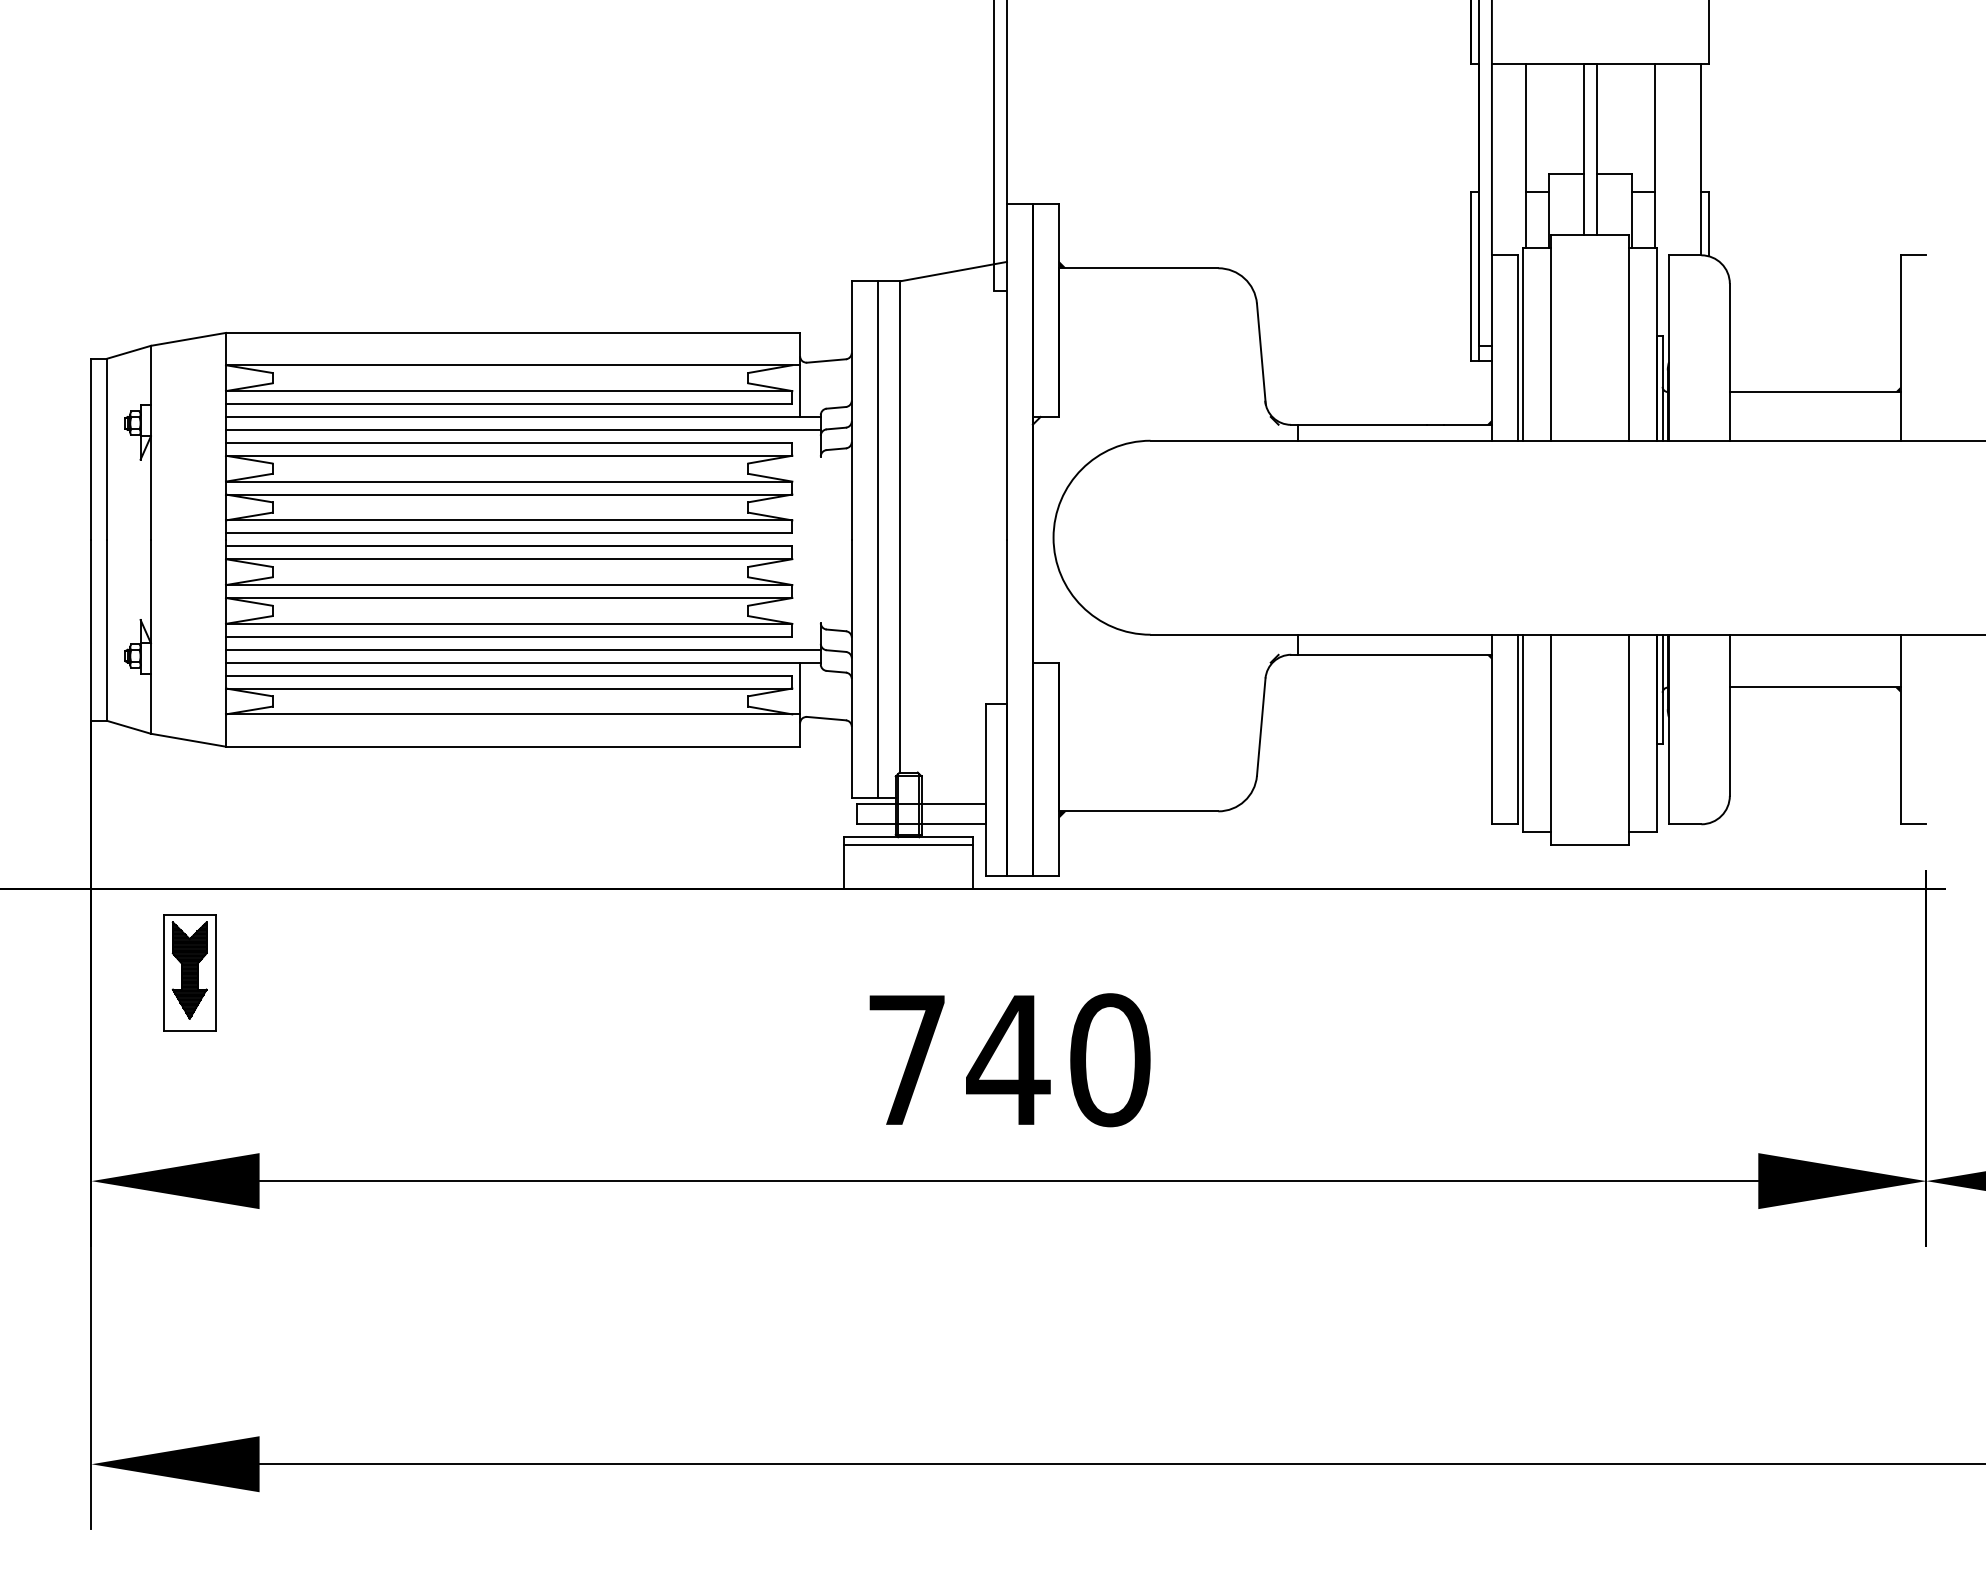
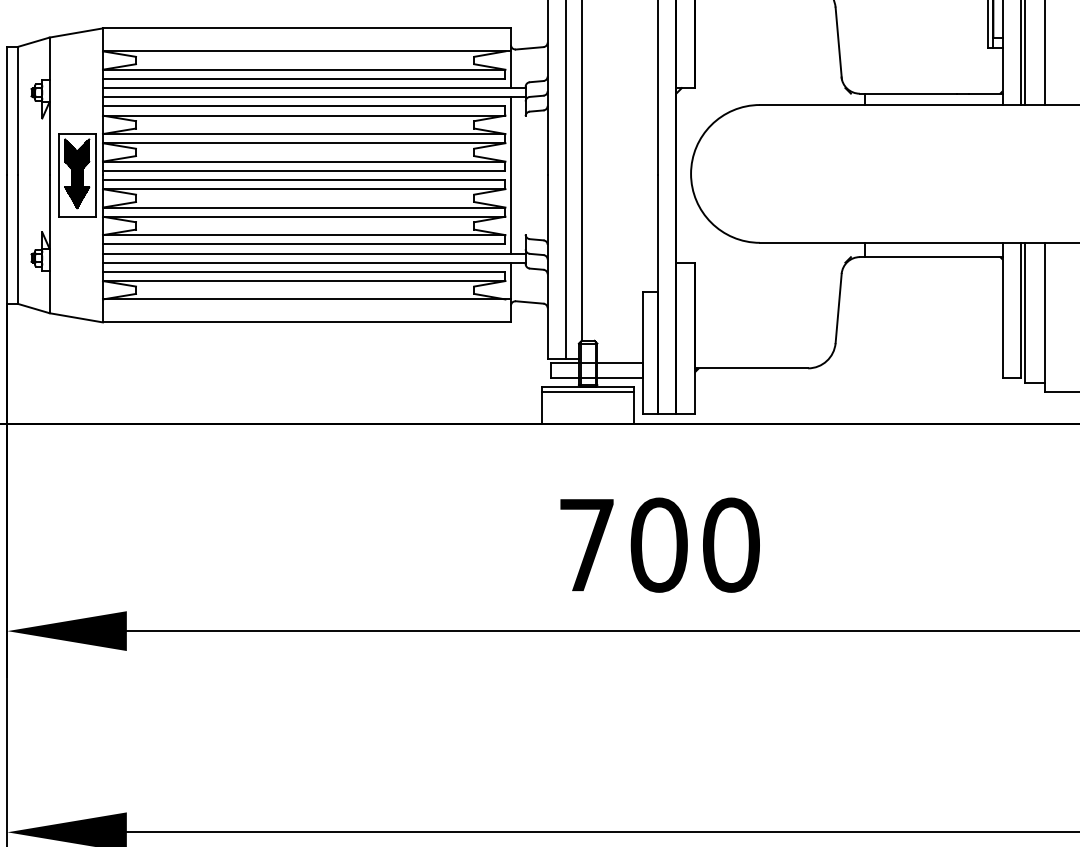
line: (800, 539) -> (511, 175), added
part: (189, 972) -> (77, 175), moved
text: (1008, 1060) -> (659, 545), 740 -> 700

